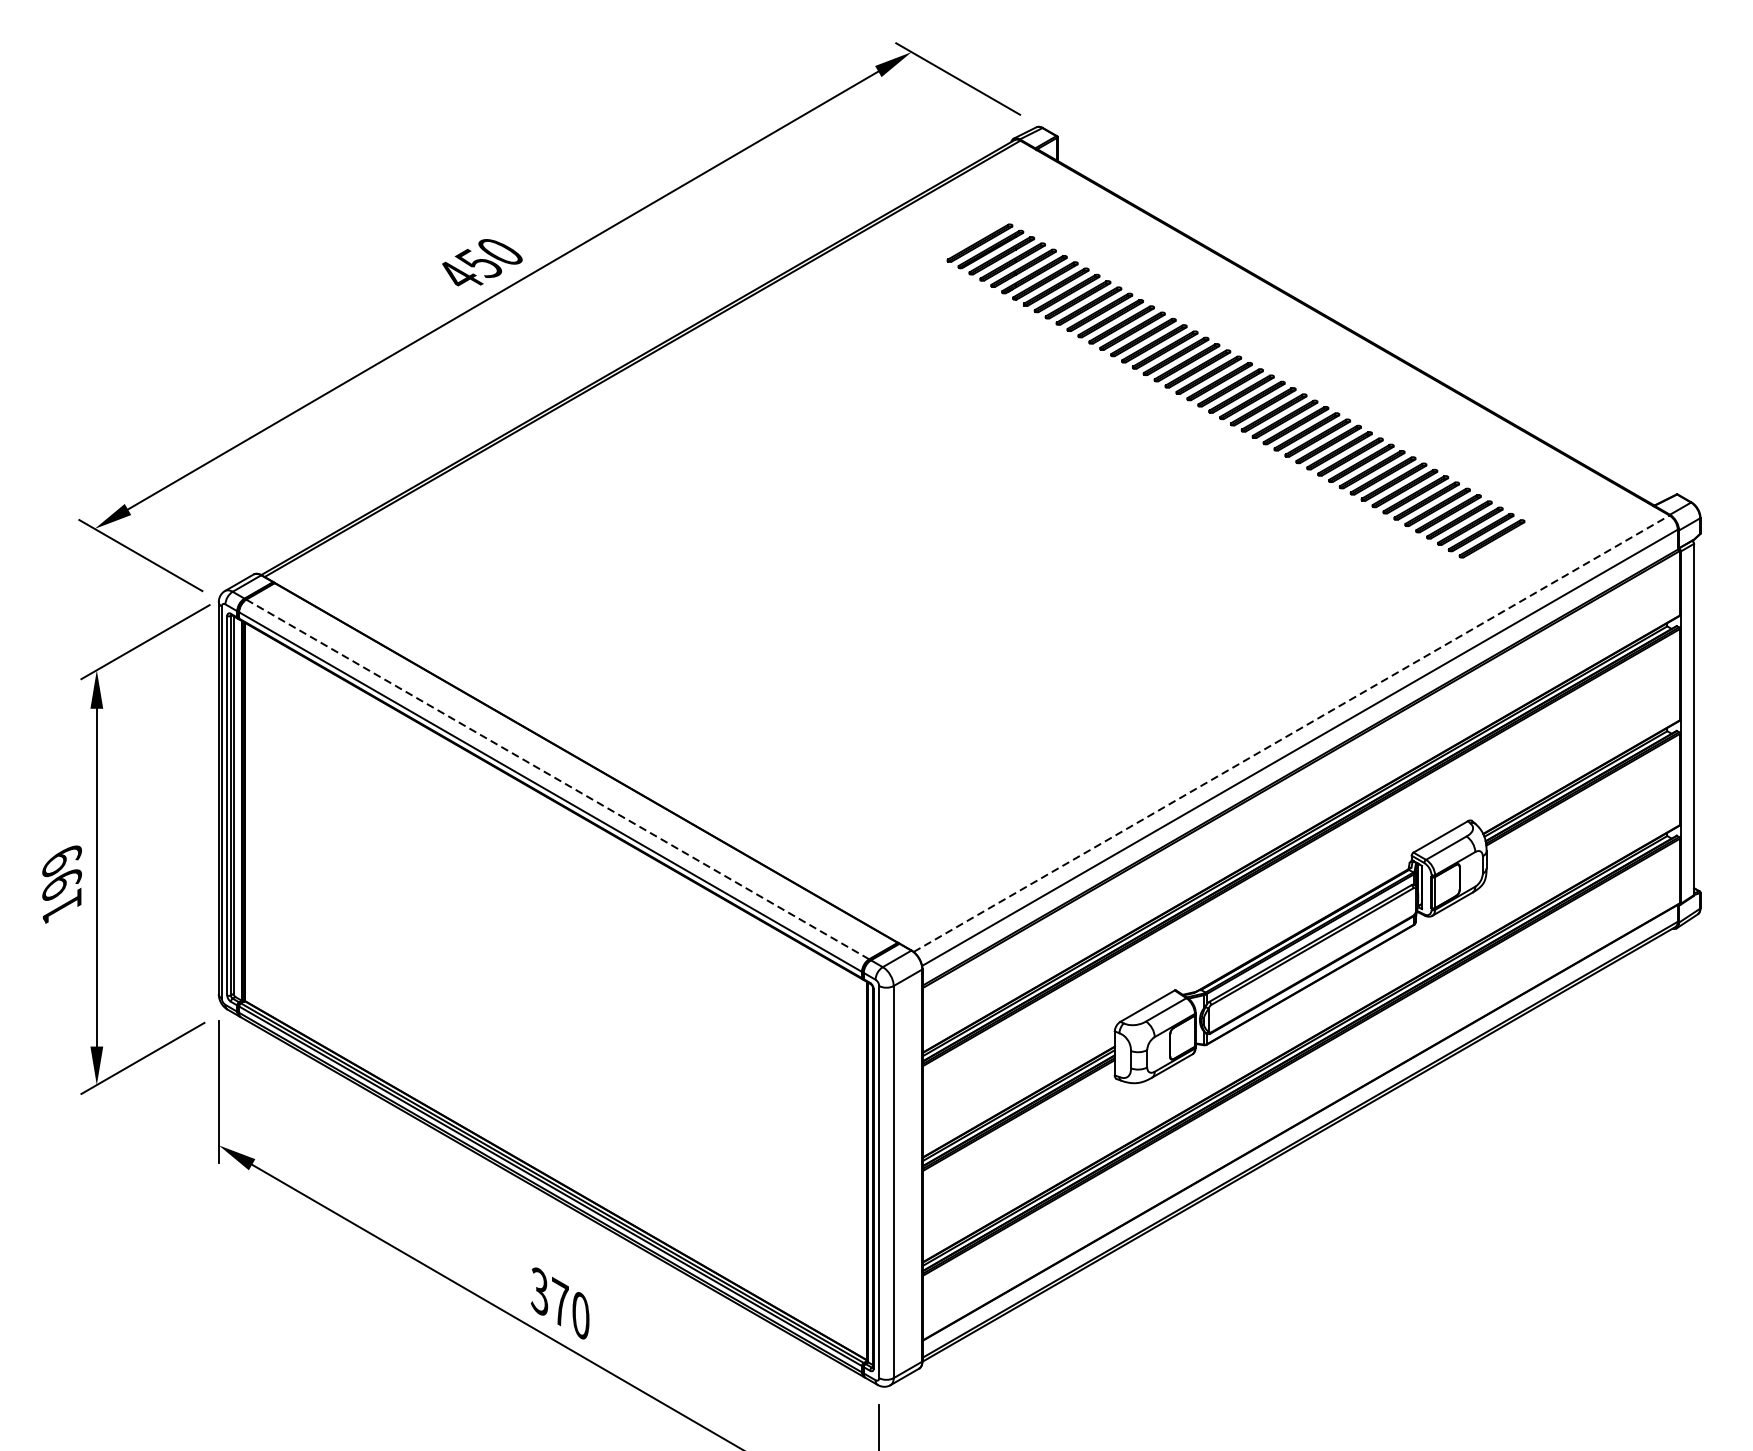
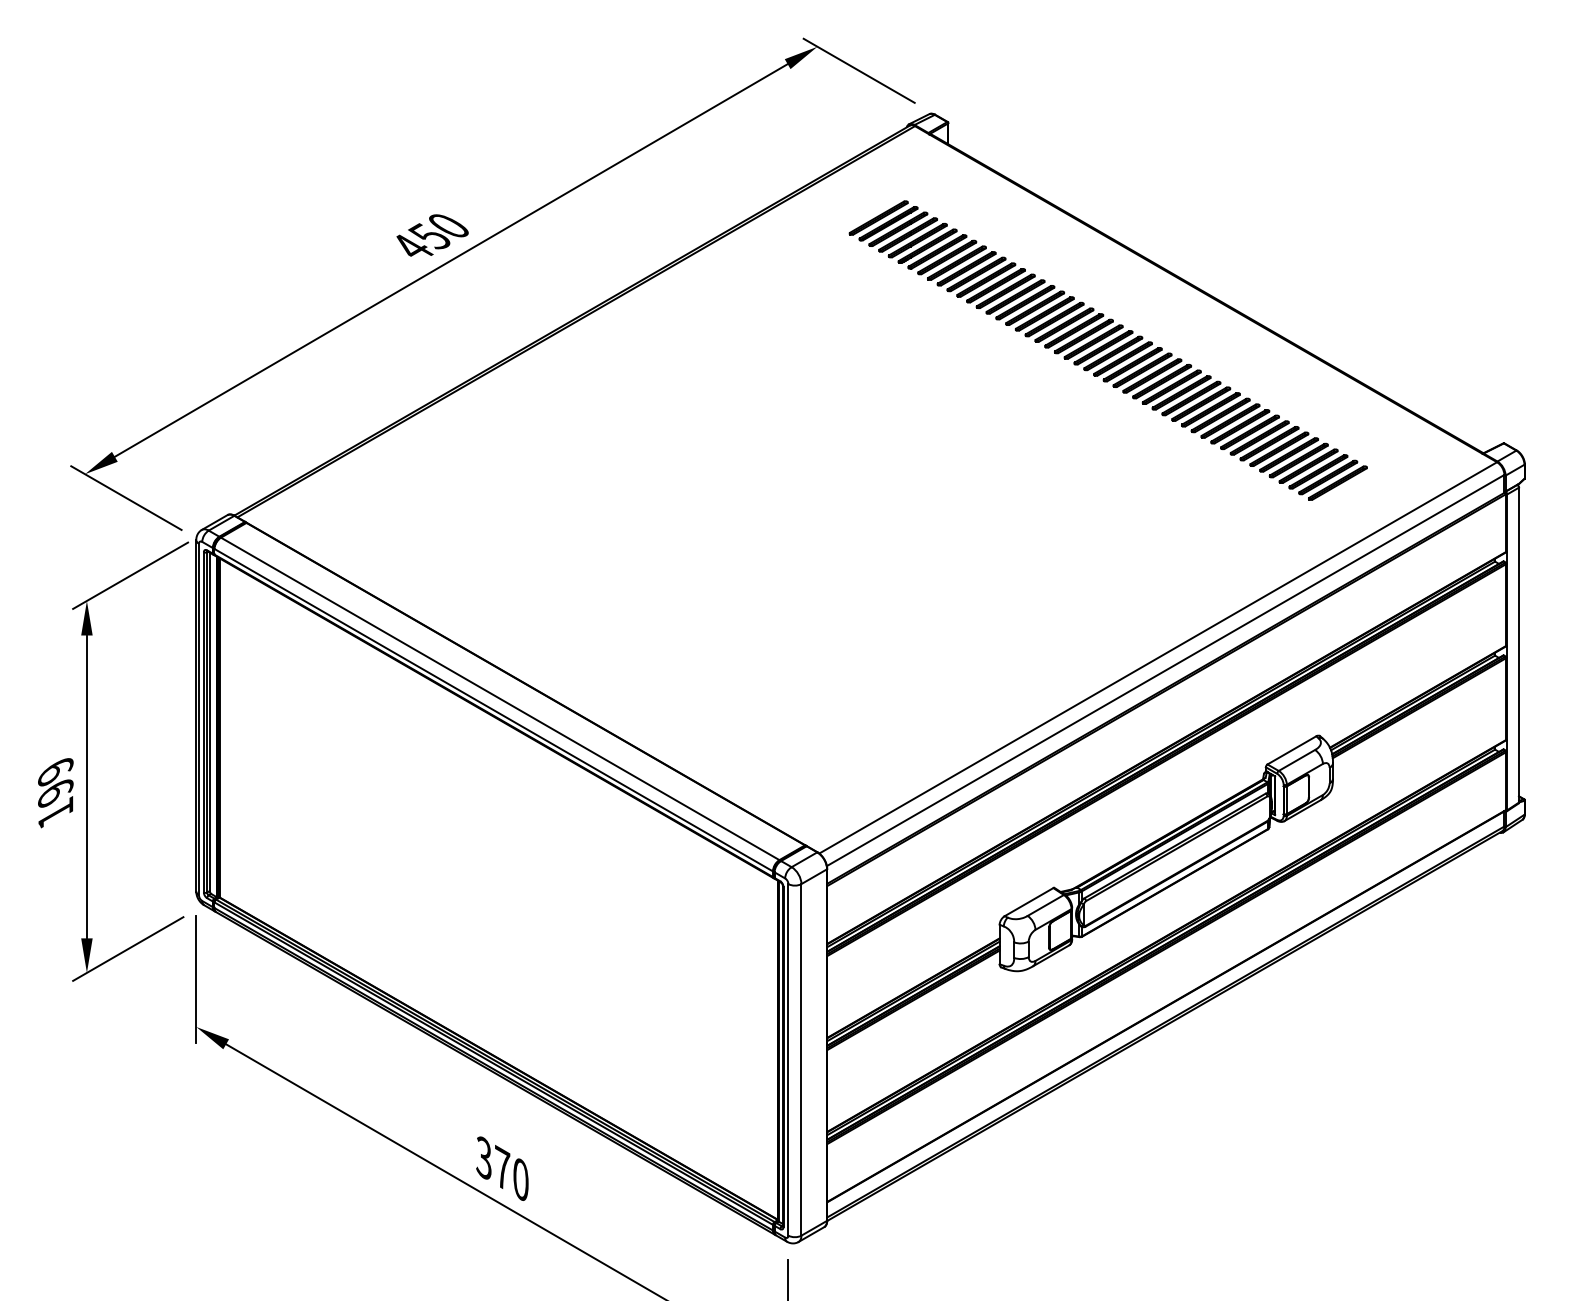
line: (1291, 733) -> (1158, 657), dashed -> solid
line: (558, 780) -> (500, 699), dashed -> solid

